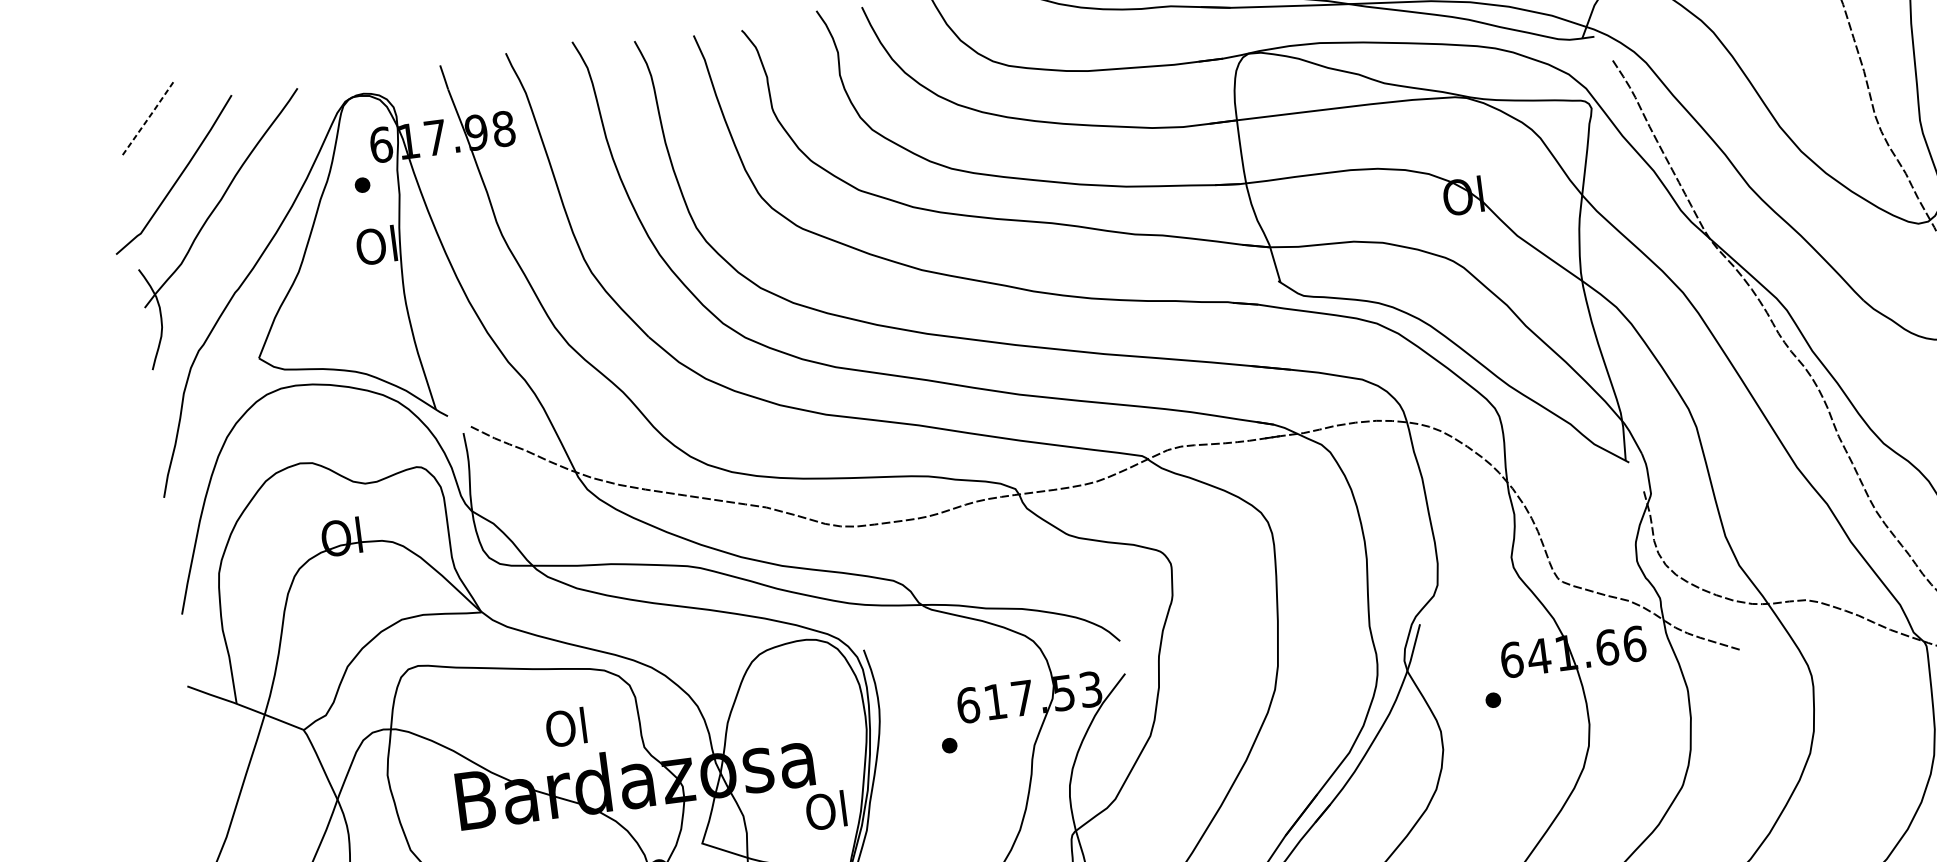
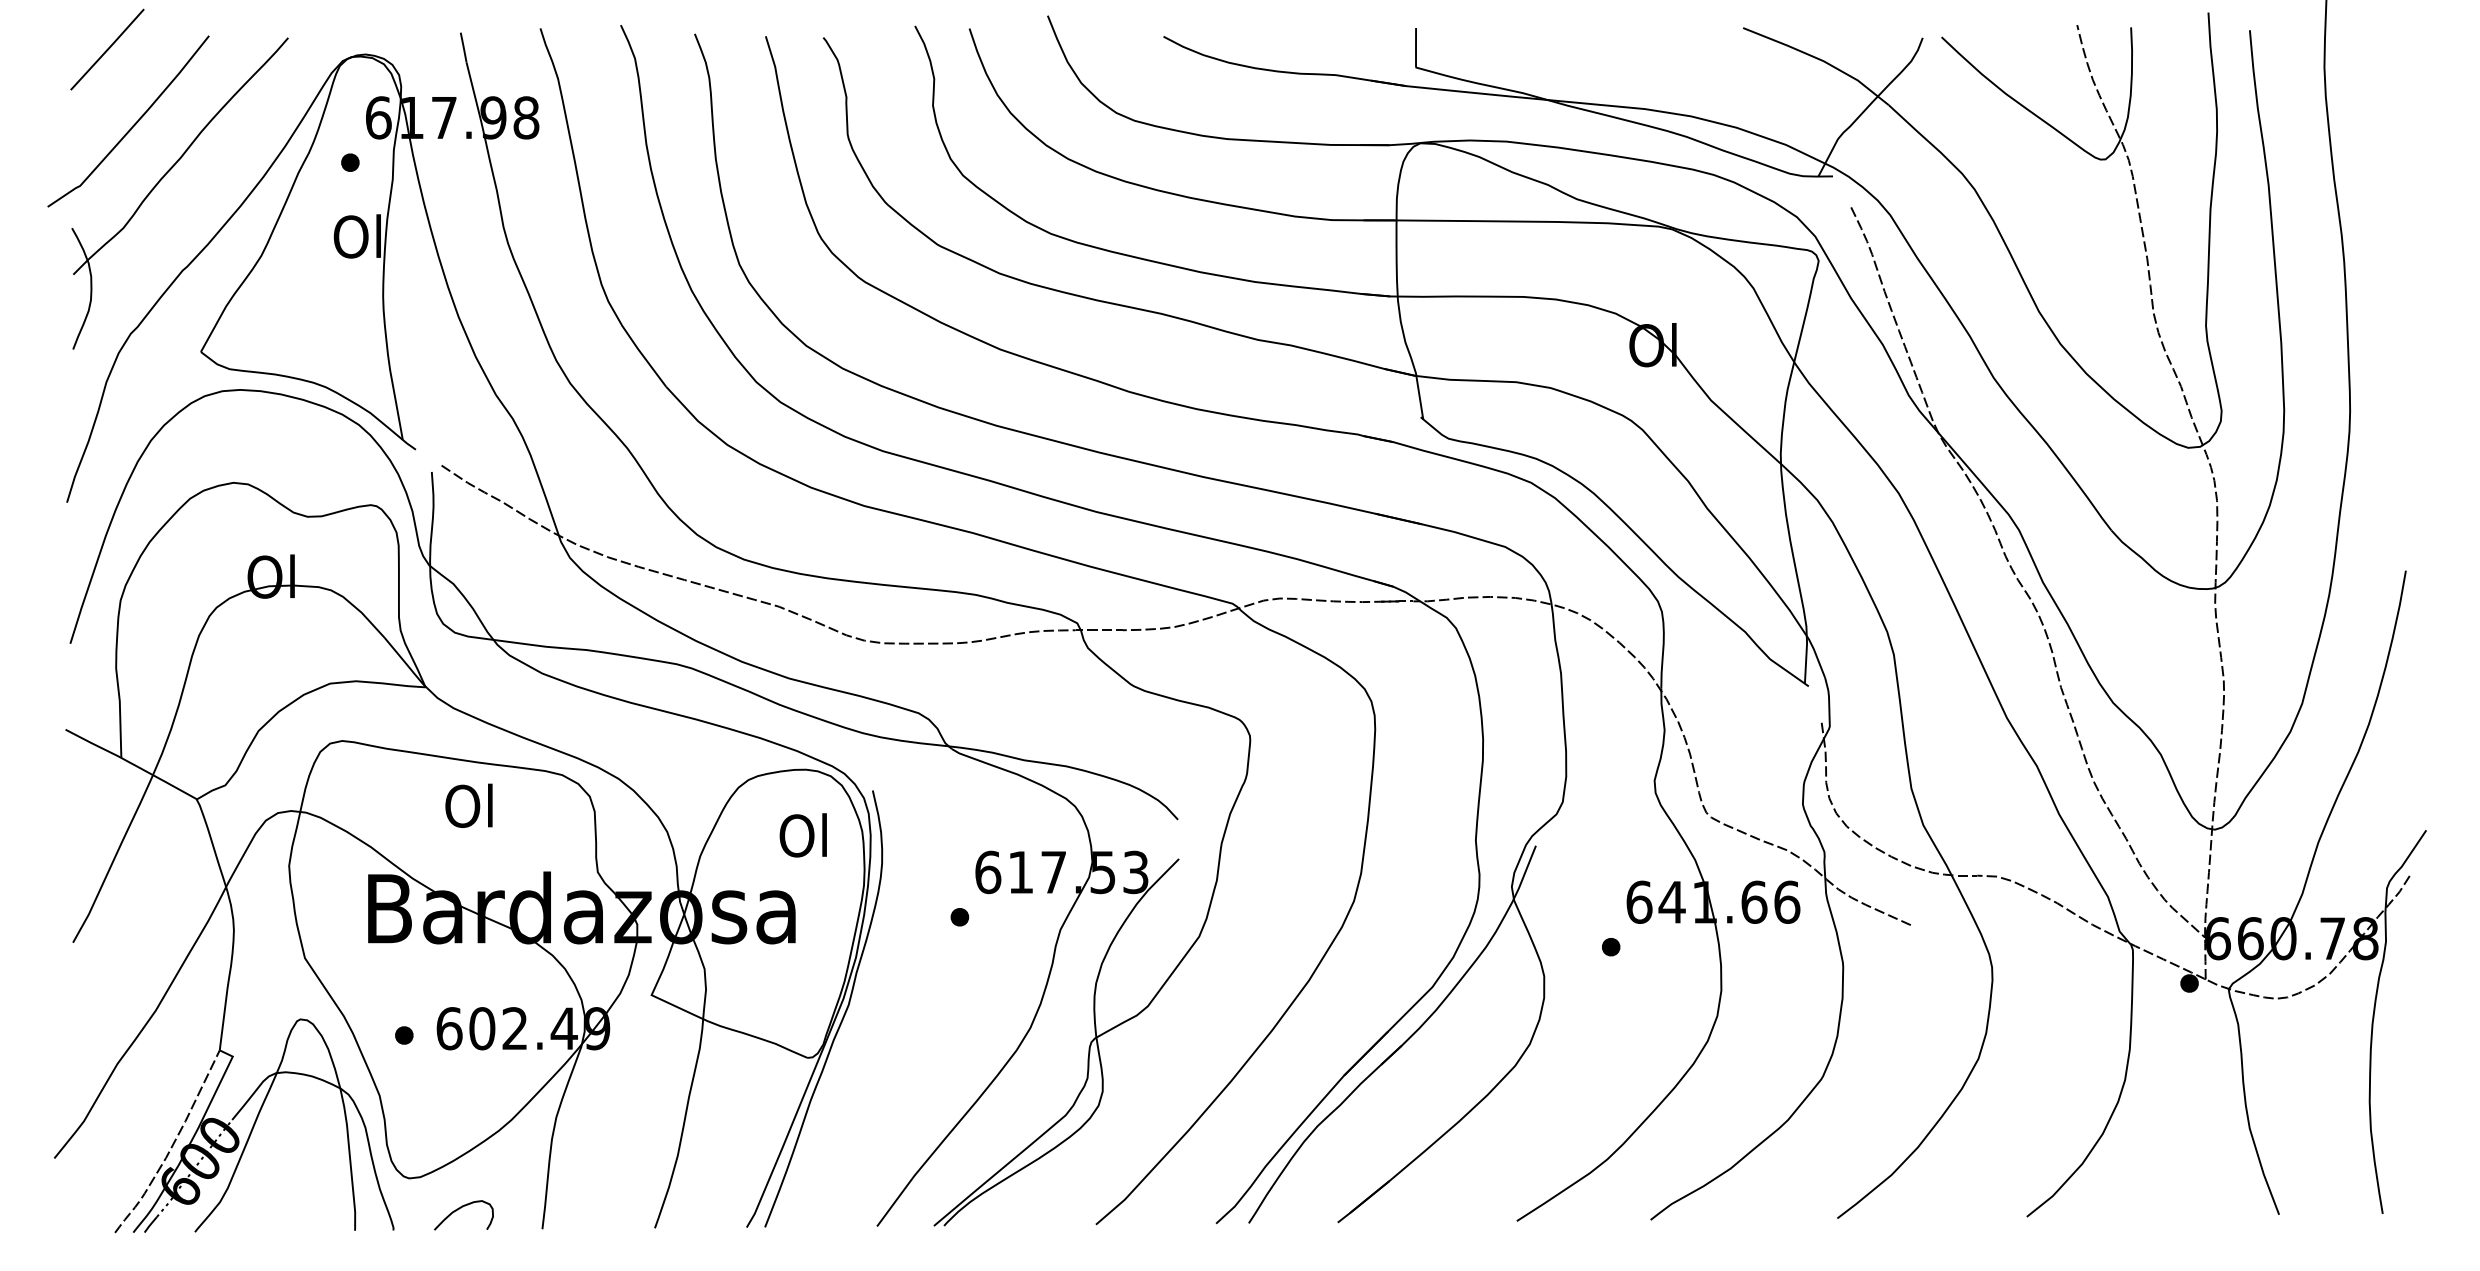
line: (149, 117) -> (108, 49), dashed -> solid
text: (565, 727) -> (468, 805), moved
text: (825, 810) -> (802, 835), moved

